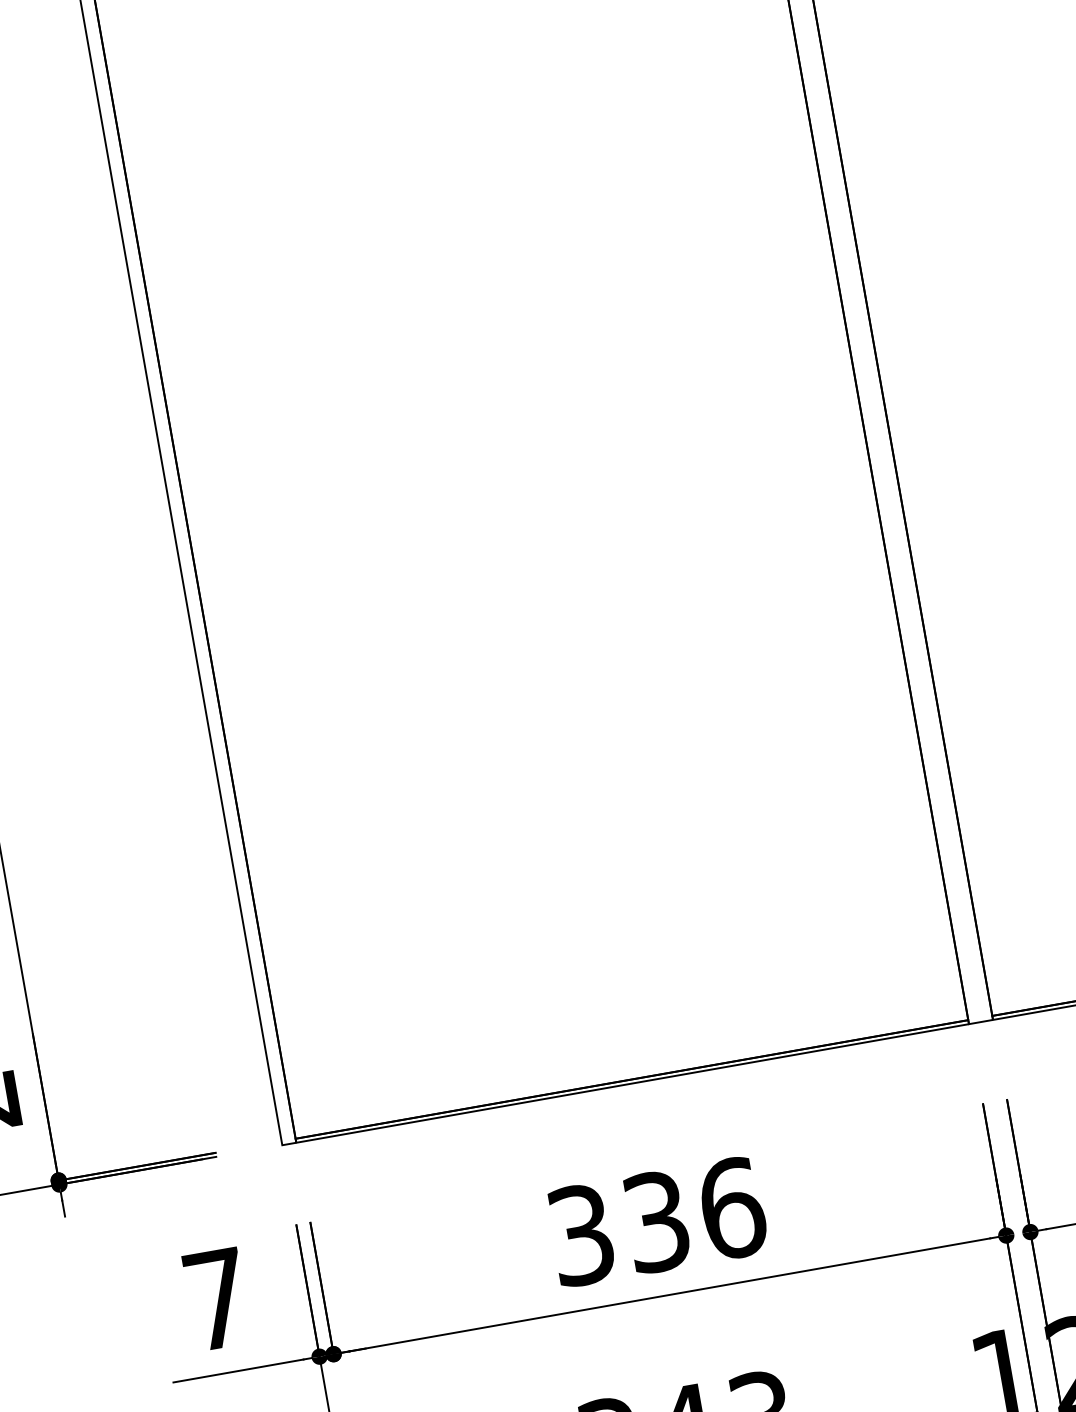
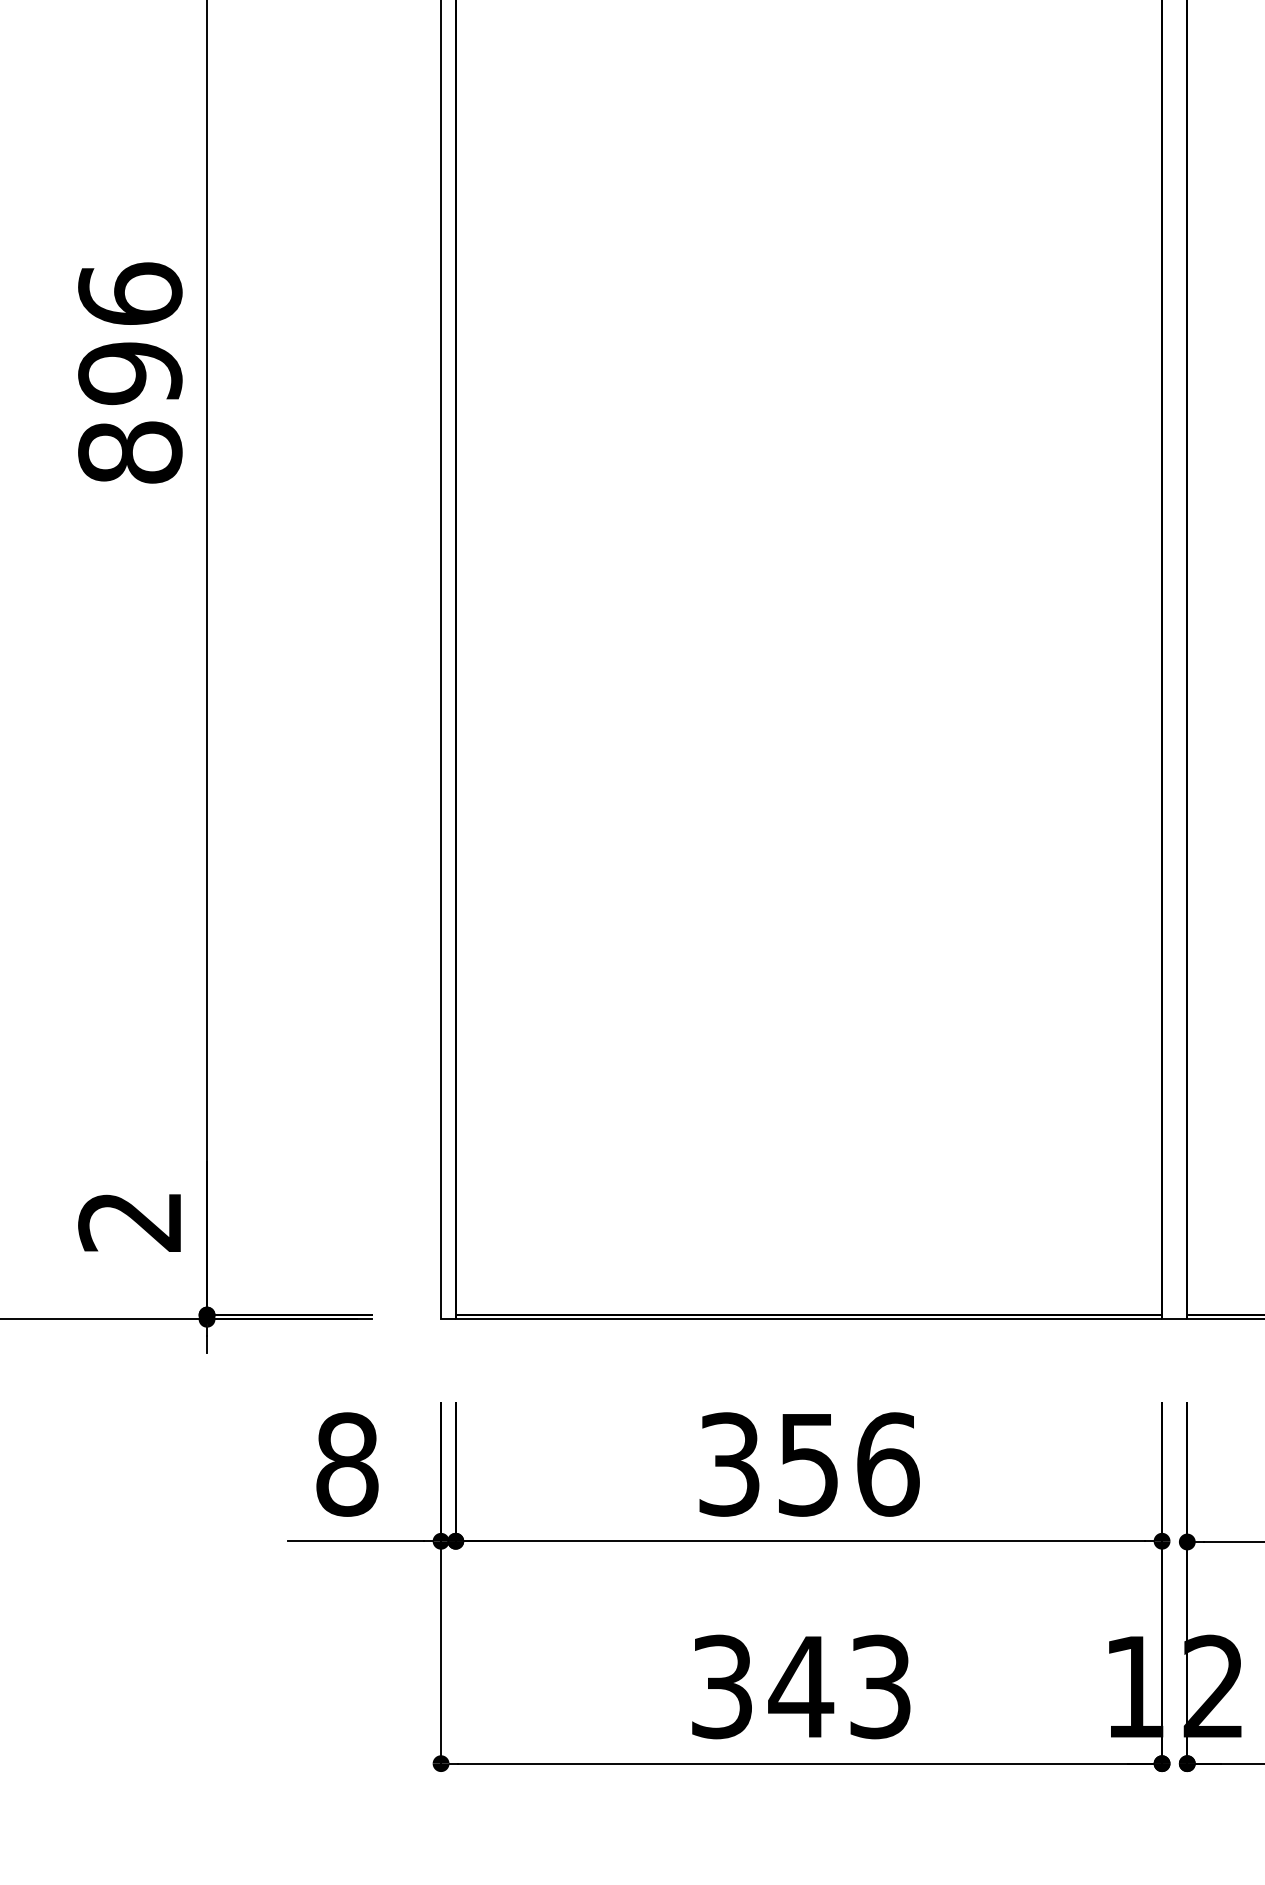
text: (656, 1221) -> (808, 1464), 336 -> 356
text: (217, 1299) -> (347, 1464), 7 -> 8

